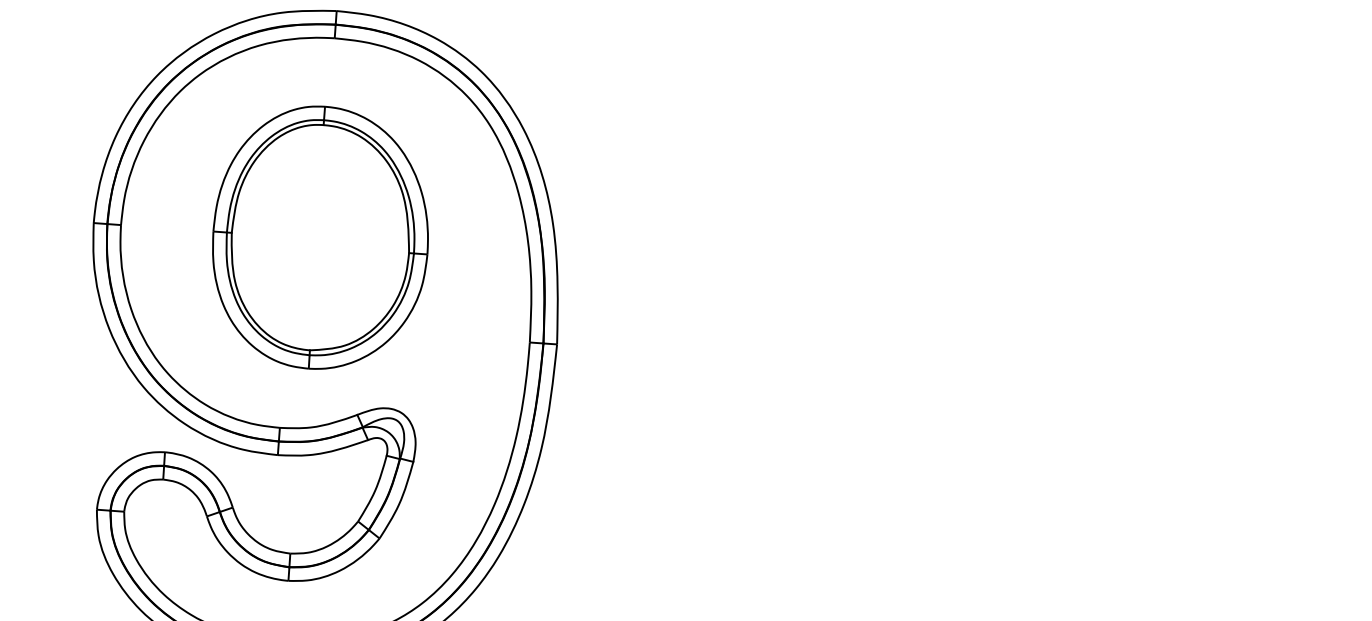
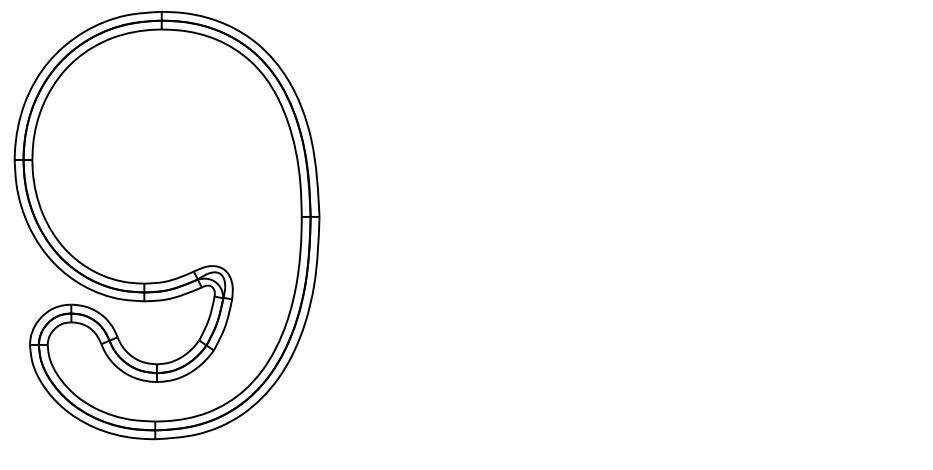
part: (320, 236) -> (161, 158), removed

